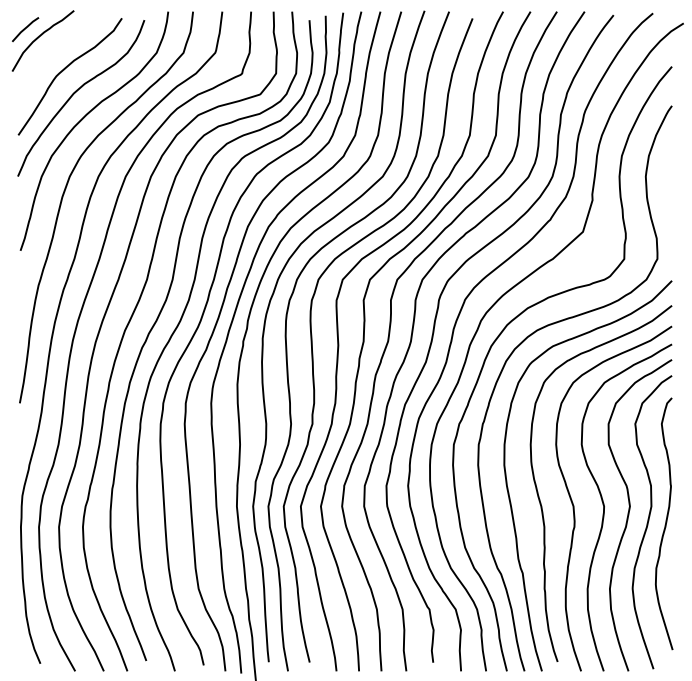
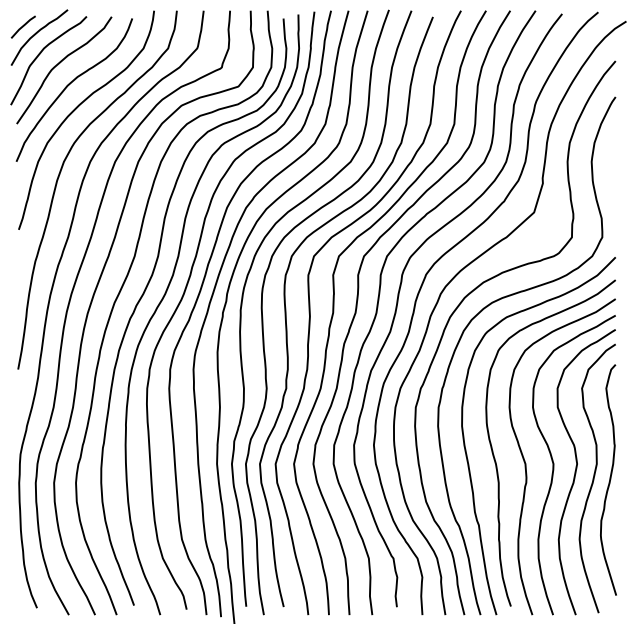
curve: (45, 58) -> (41, 53), added

